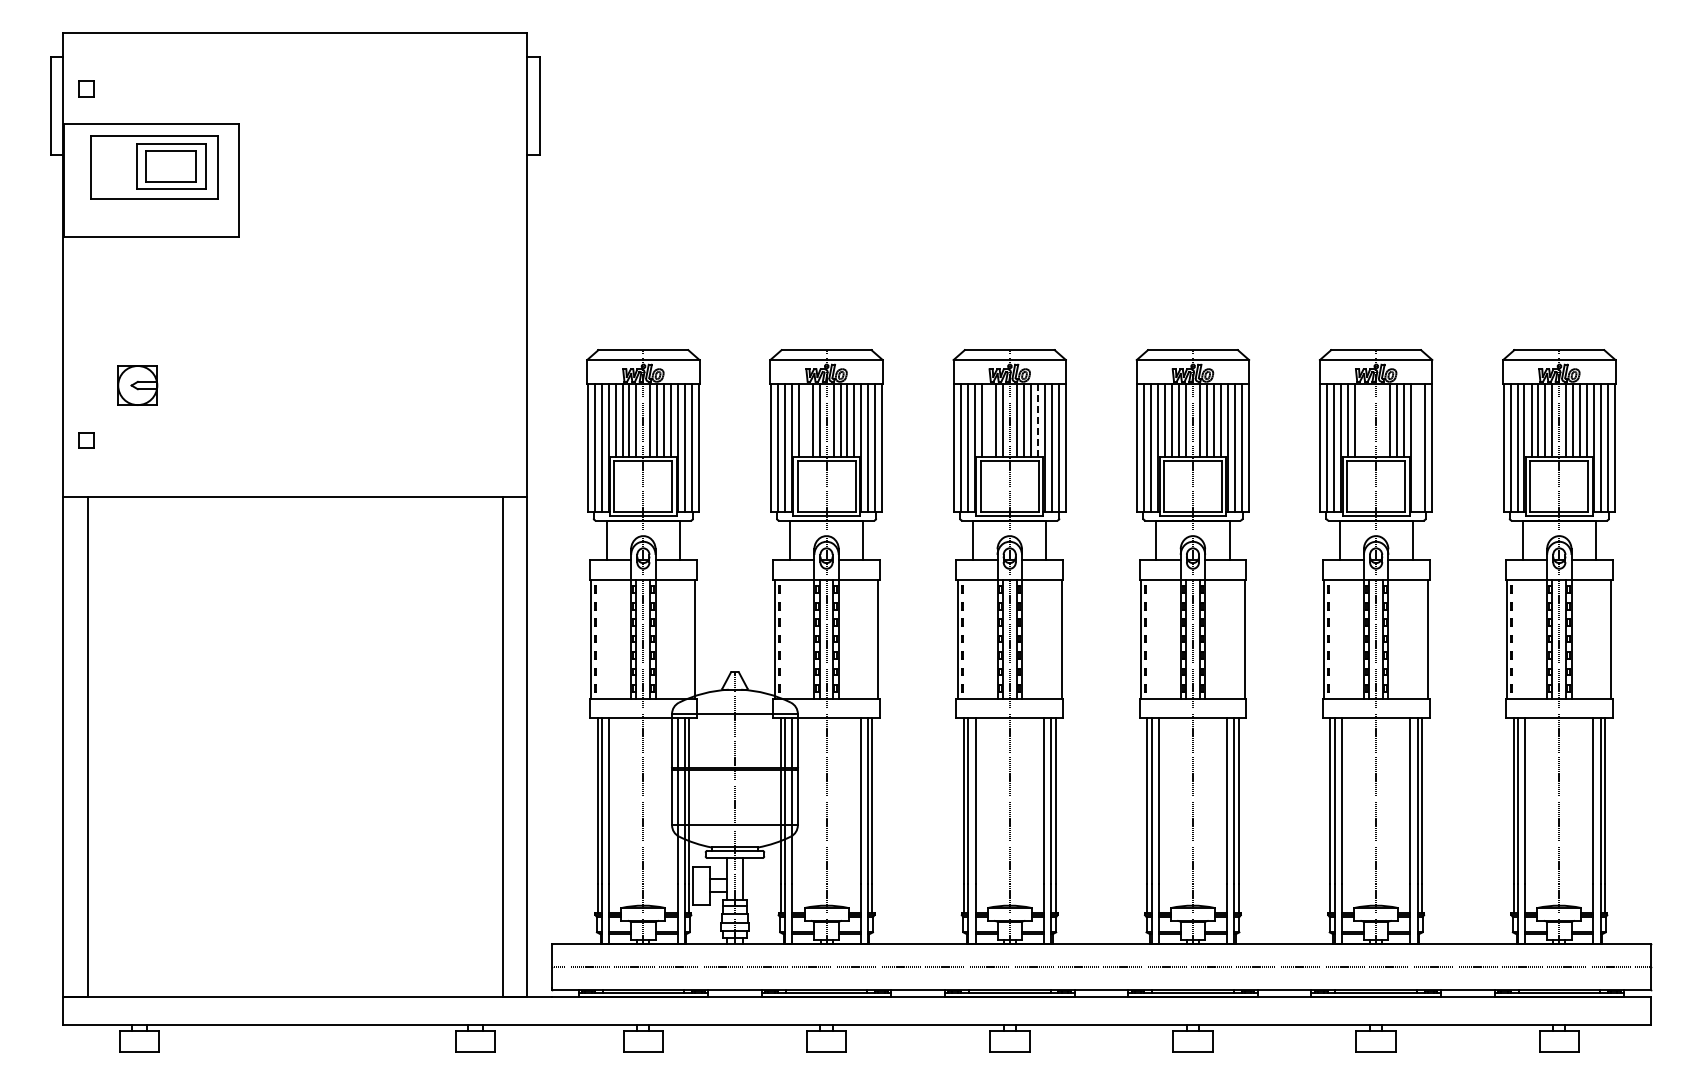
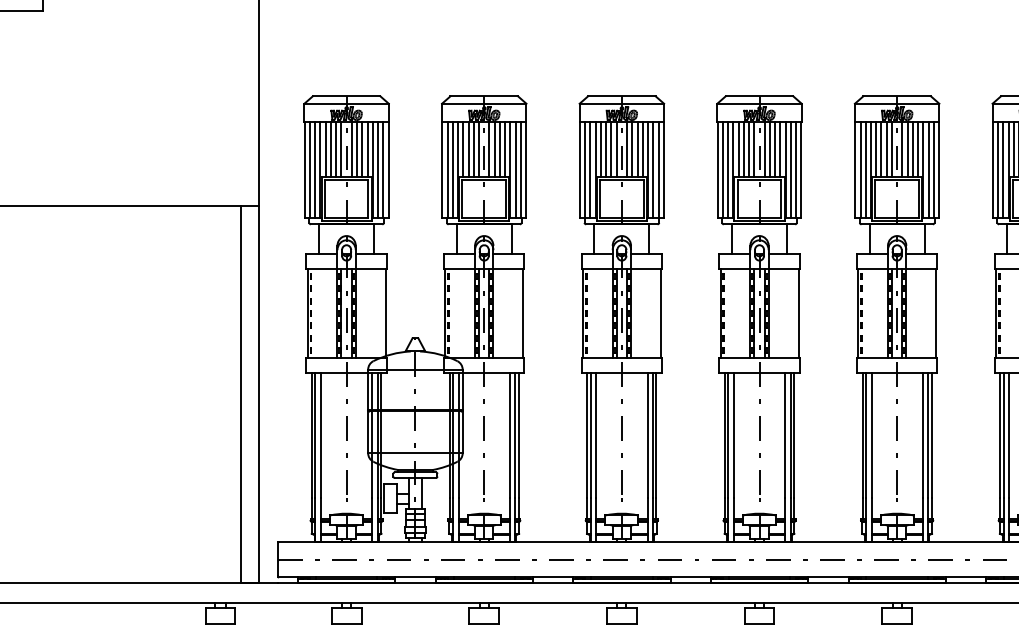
line: (805, 420) -> (468, 149), added
line: (988, 420) -> (605, 149), added
line: (1037, 420) -> (642, 149), dashed -> solid
line: (1362, 420) -> (886, 149), added
line: (1369, 420) -> (892, 149), added
line: (1383, 420) -> (902, 149), added
line: (1417, 448) -> (928, 170), added

